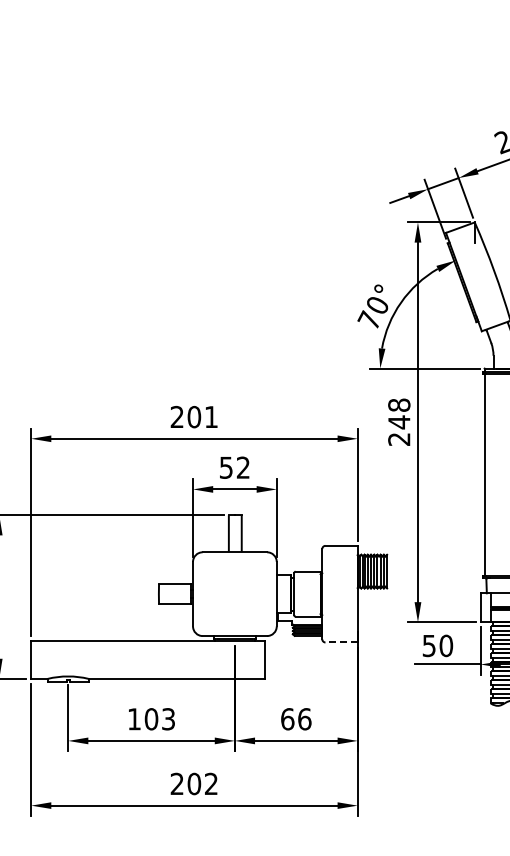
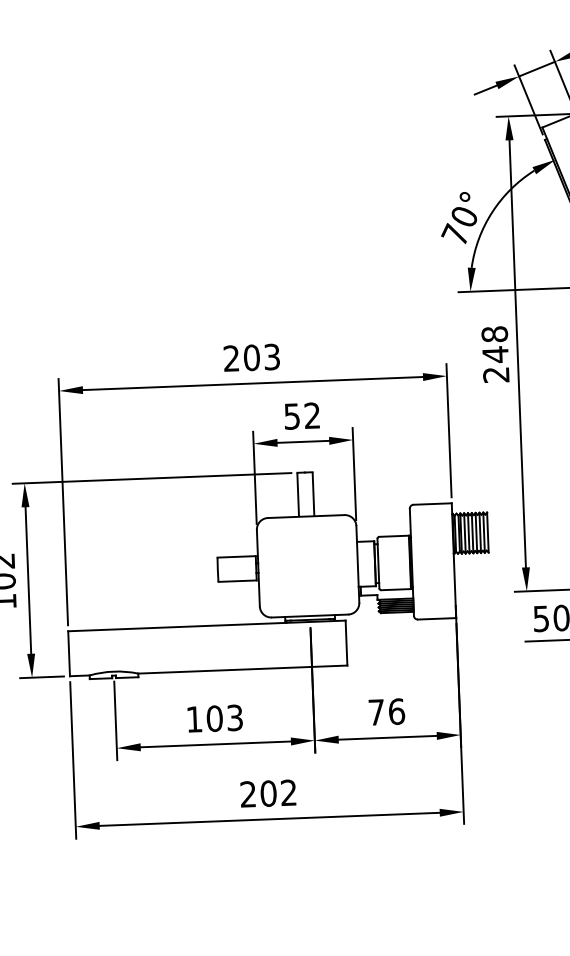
text: (211, 416) -> (272, 356), 201 -> 203
line: (341, 642) -> (436, 618), dashed -> solid
text: (287, 719) -> (376, 712), 66 -> 76

